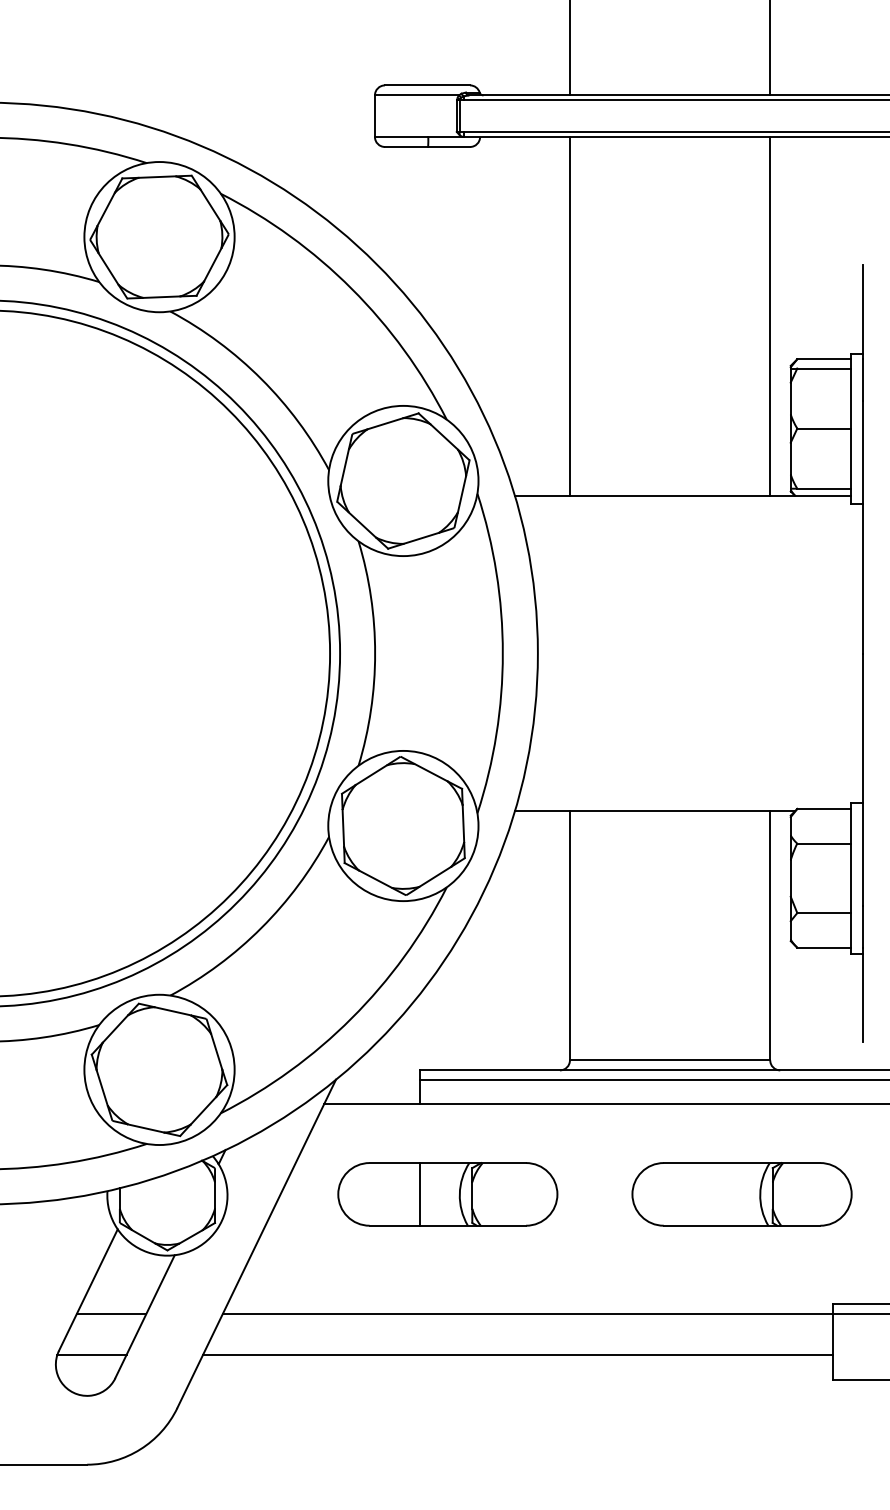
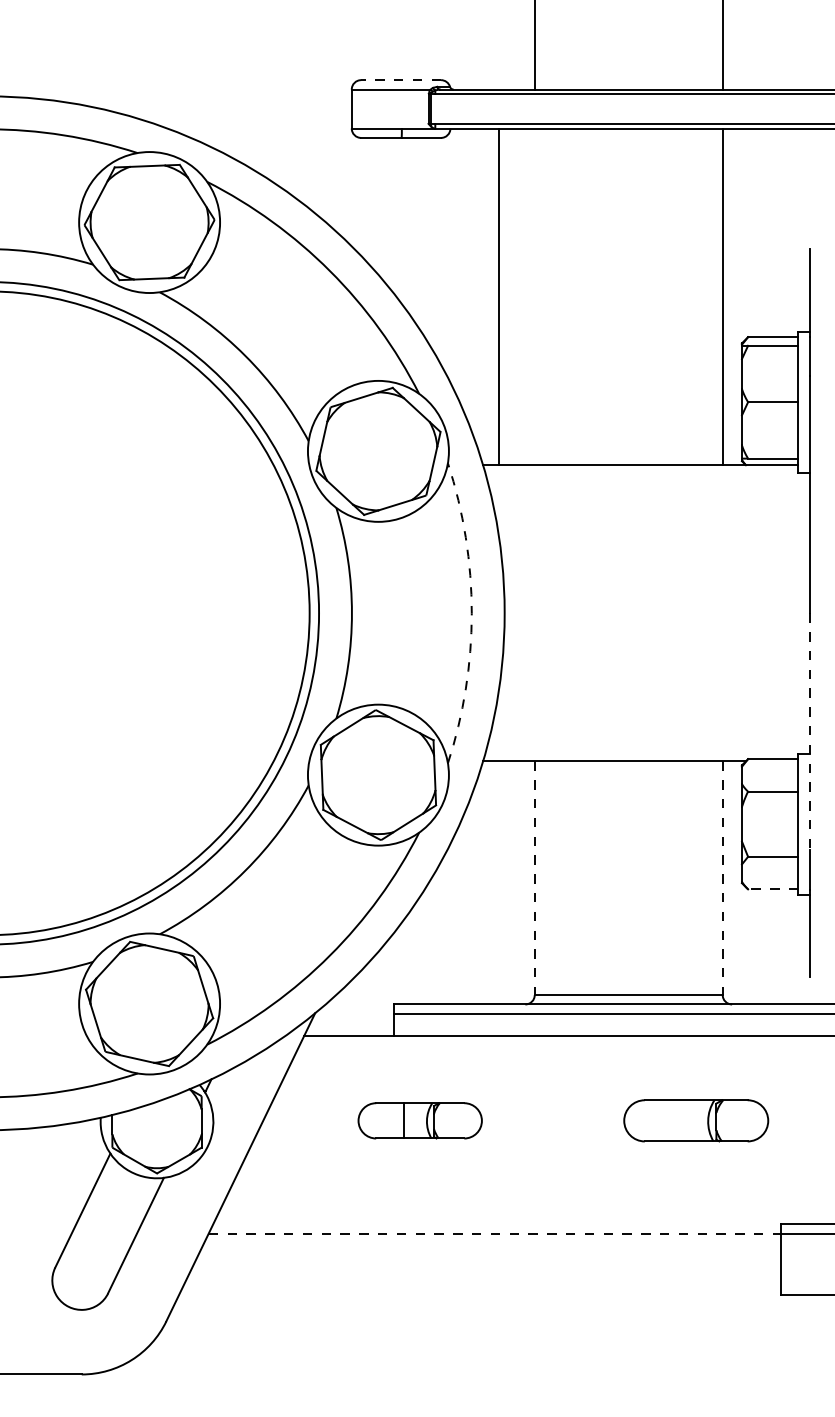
line: (427, 85) -> (401, 80), solid -> dashed
line: (569, 315) -> (498, 296), moved
arc: (502, 653) -> (471, 613), solid -> dashed
line: (863, 780) -> (810, 732), solid -> dashed
line: (569, 935) -> (534, 877), solid -> dashed
line: (770, 935) -> (722, 877), solid -> dashed
line: (824, 947) -> (773, 889), solid -> dashed
part: (447, 1194) -> (419, 1120), size x0.6
part: (741, 1194) -> (695, 1120), size x0.7
line: (111, 1314) -> (104, 1233), removed
line: (528, 1314) -> (495, 1233), solid -> dashed
line: (91, 1354) -> (85, 1271), removed
line: (517, 1354) -> (485, 1271), removed

